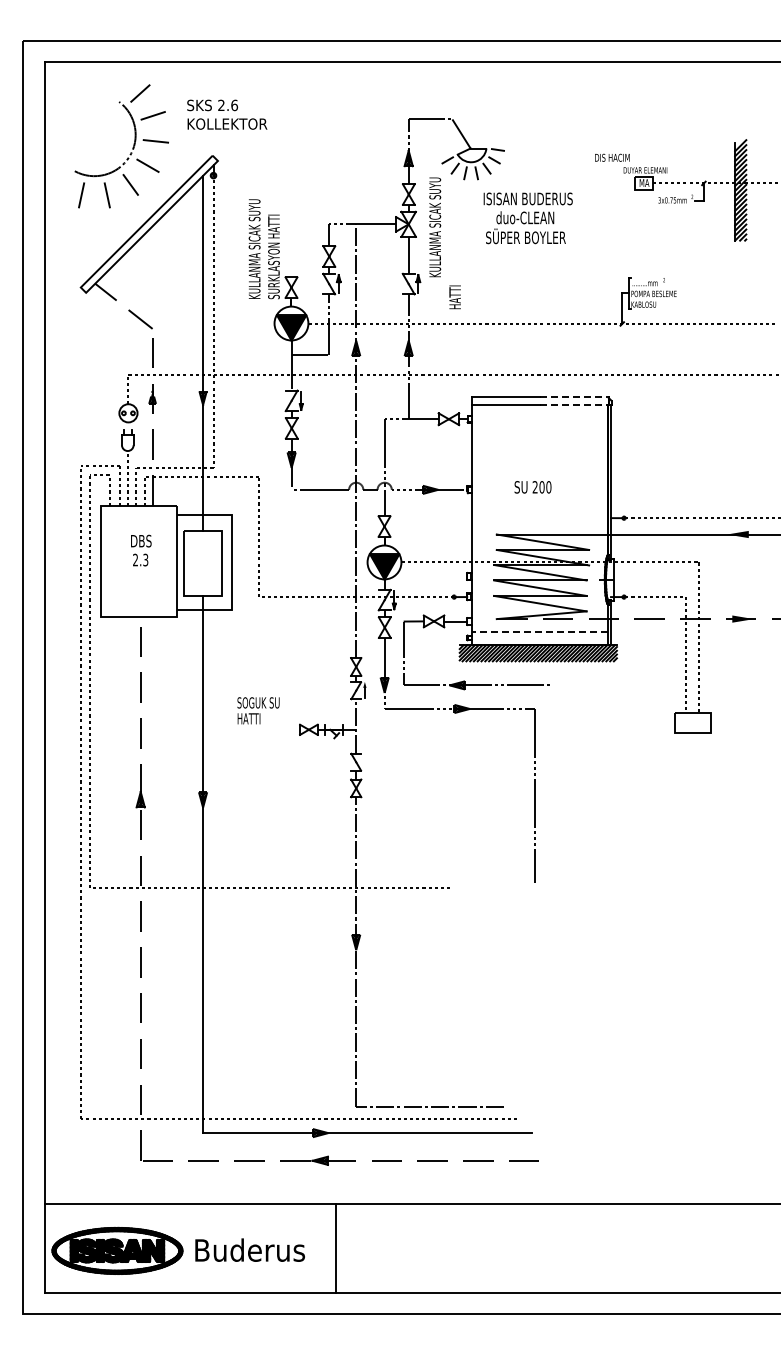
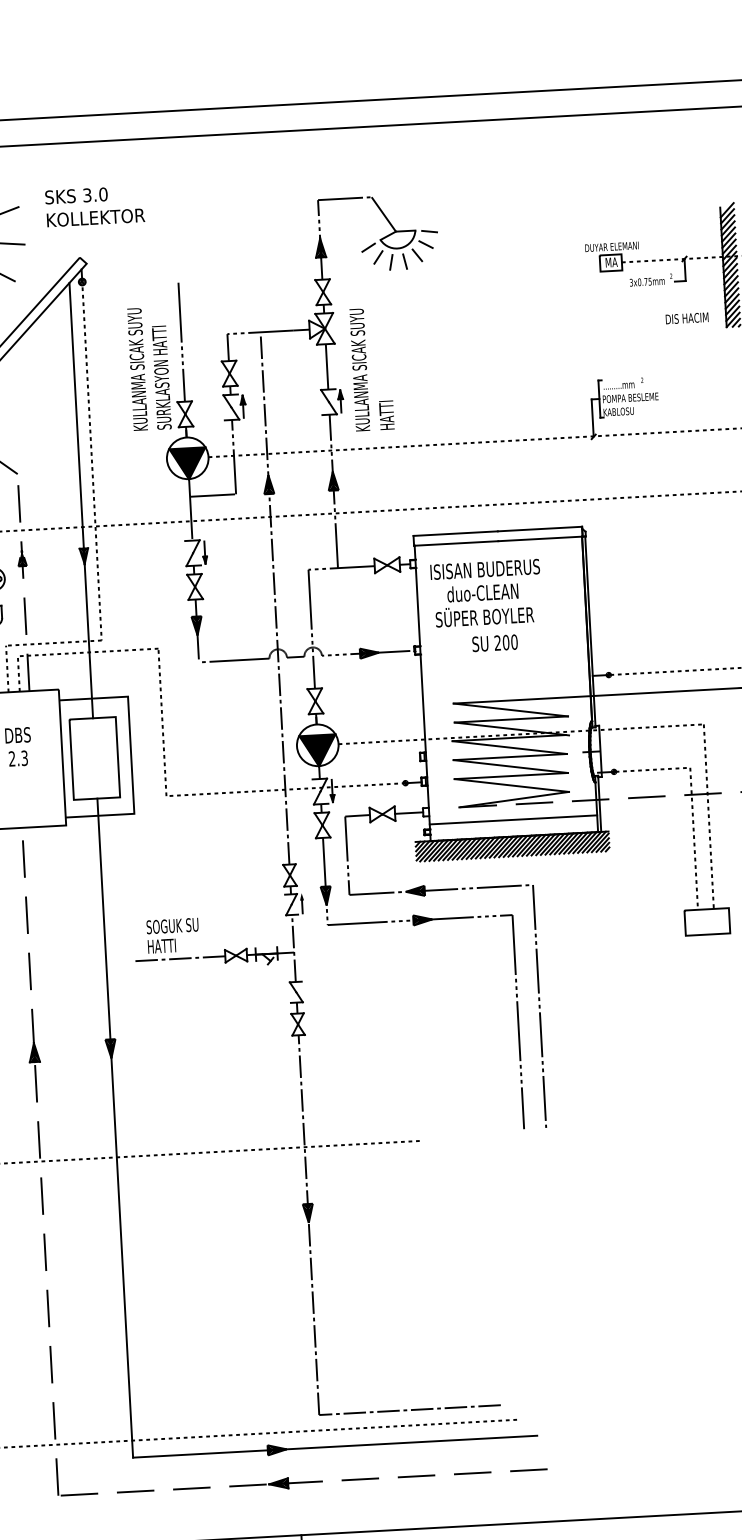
text: (228, 105) -> (95, 194), 2.6 -> 3.0
text: (612, 157) -> (687, 318), moved
text: (527, 218) -> (485, 593), moved
text: (435, 227) -> (360, 370), moved
line: (291, 228) -> (181, 341), added
line: (575, 396) -> (541, 528), dashed -> solid
line: (574, 404) -> (540, 538), dashed -> solid
line: (539, 631) -> (512, 819), dashed -> solid
line: (263, 729) -> (180, 958), added
line: (553, 784) -> (539, 1006), added

